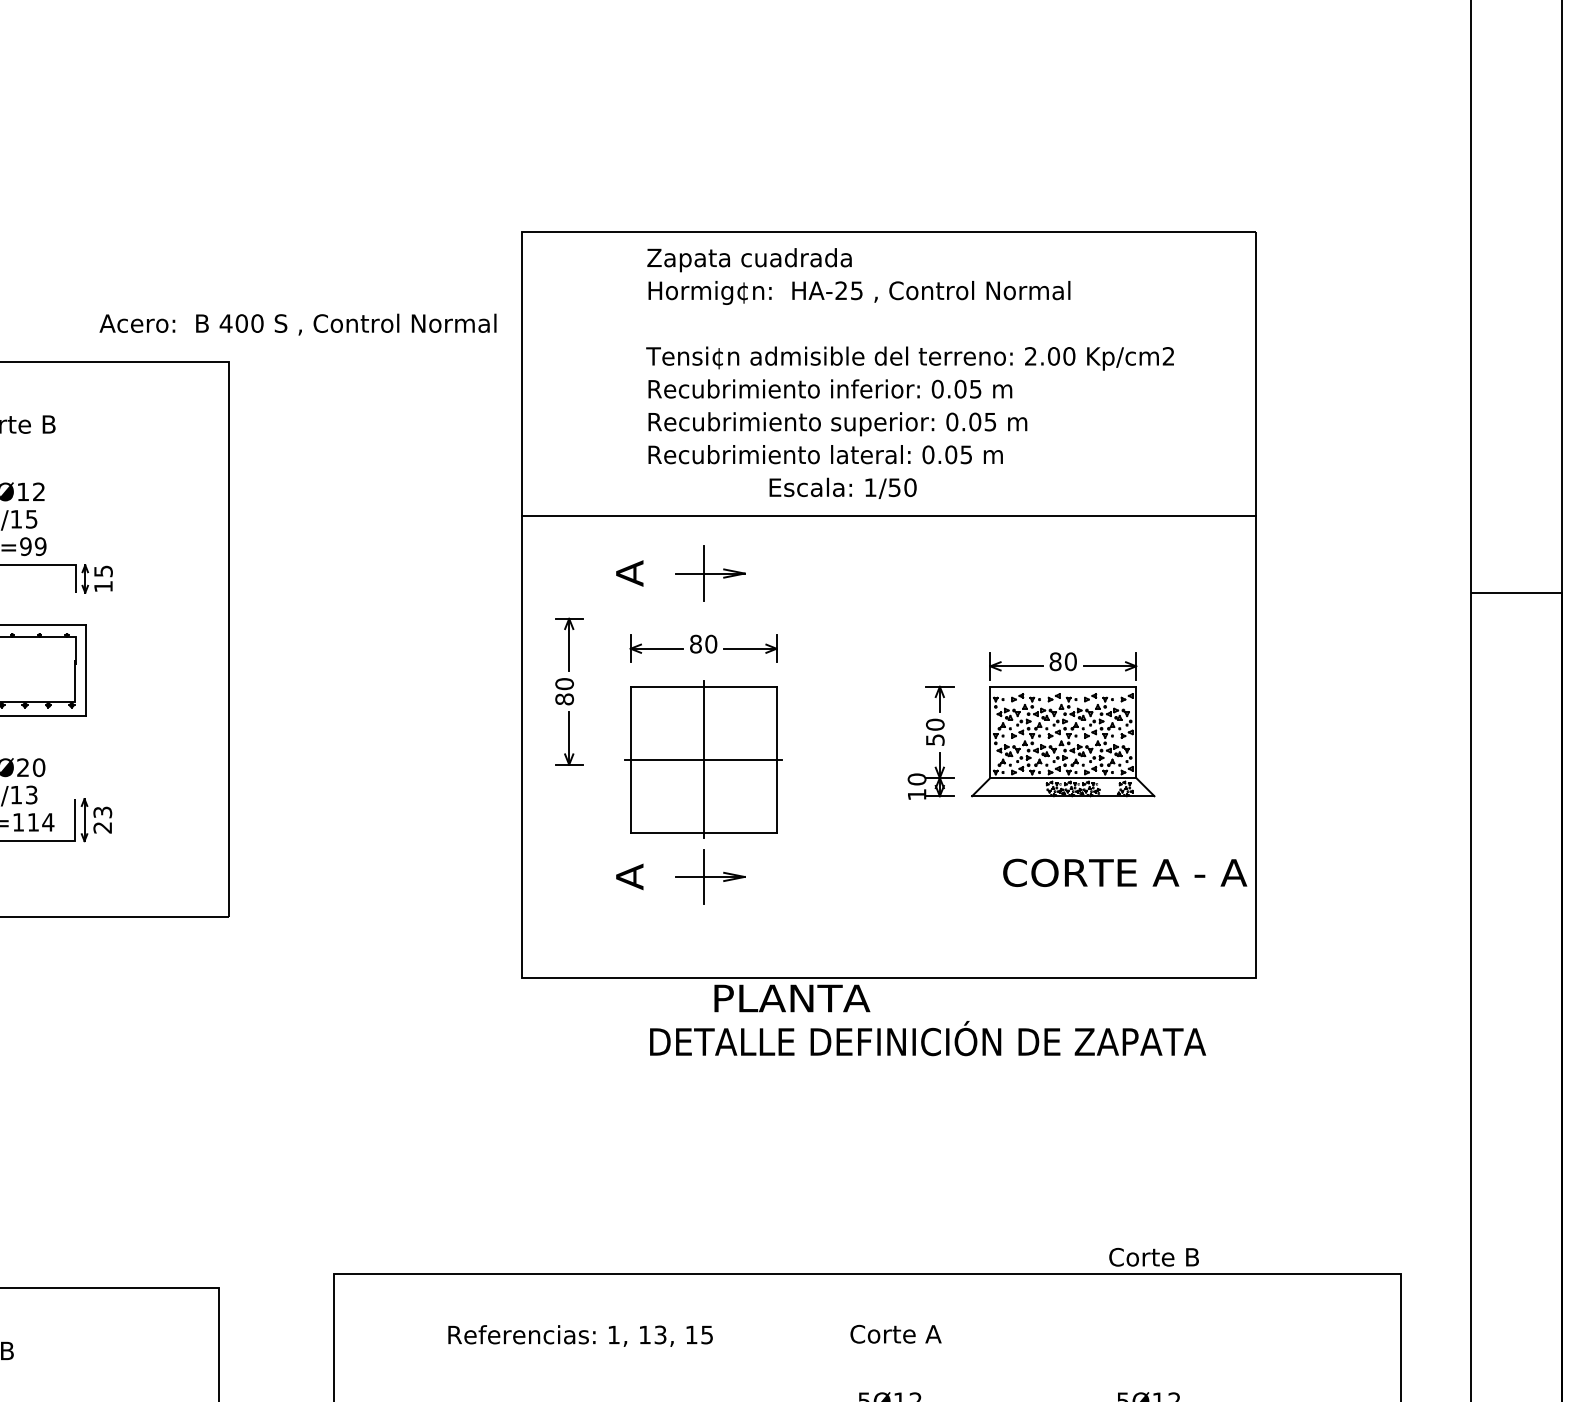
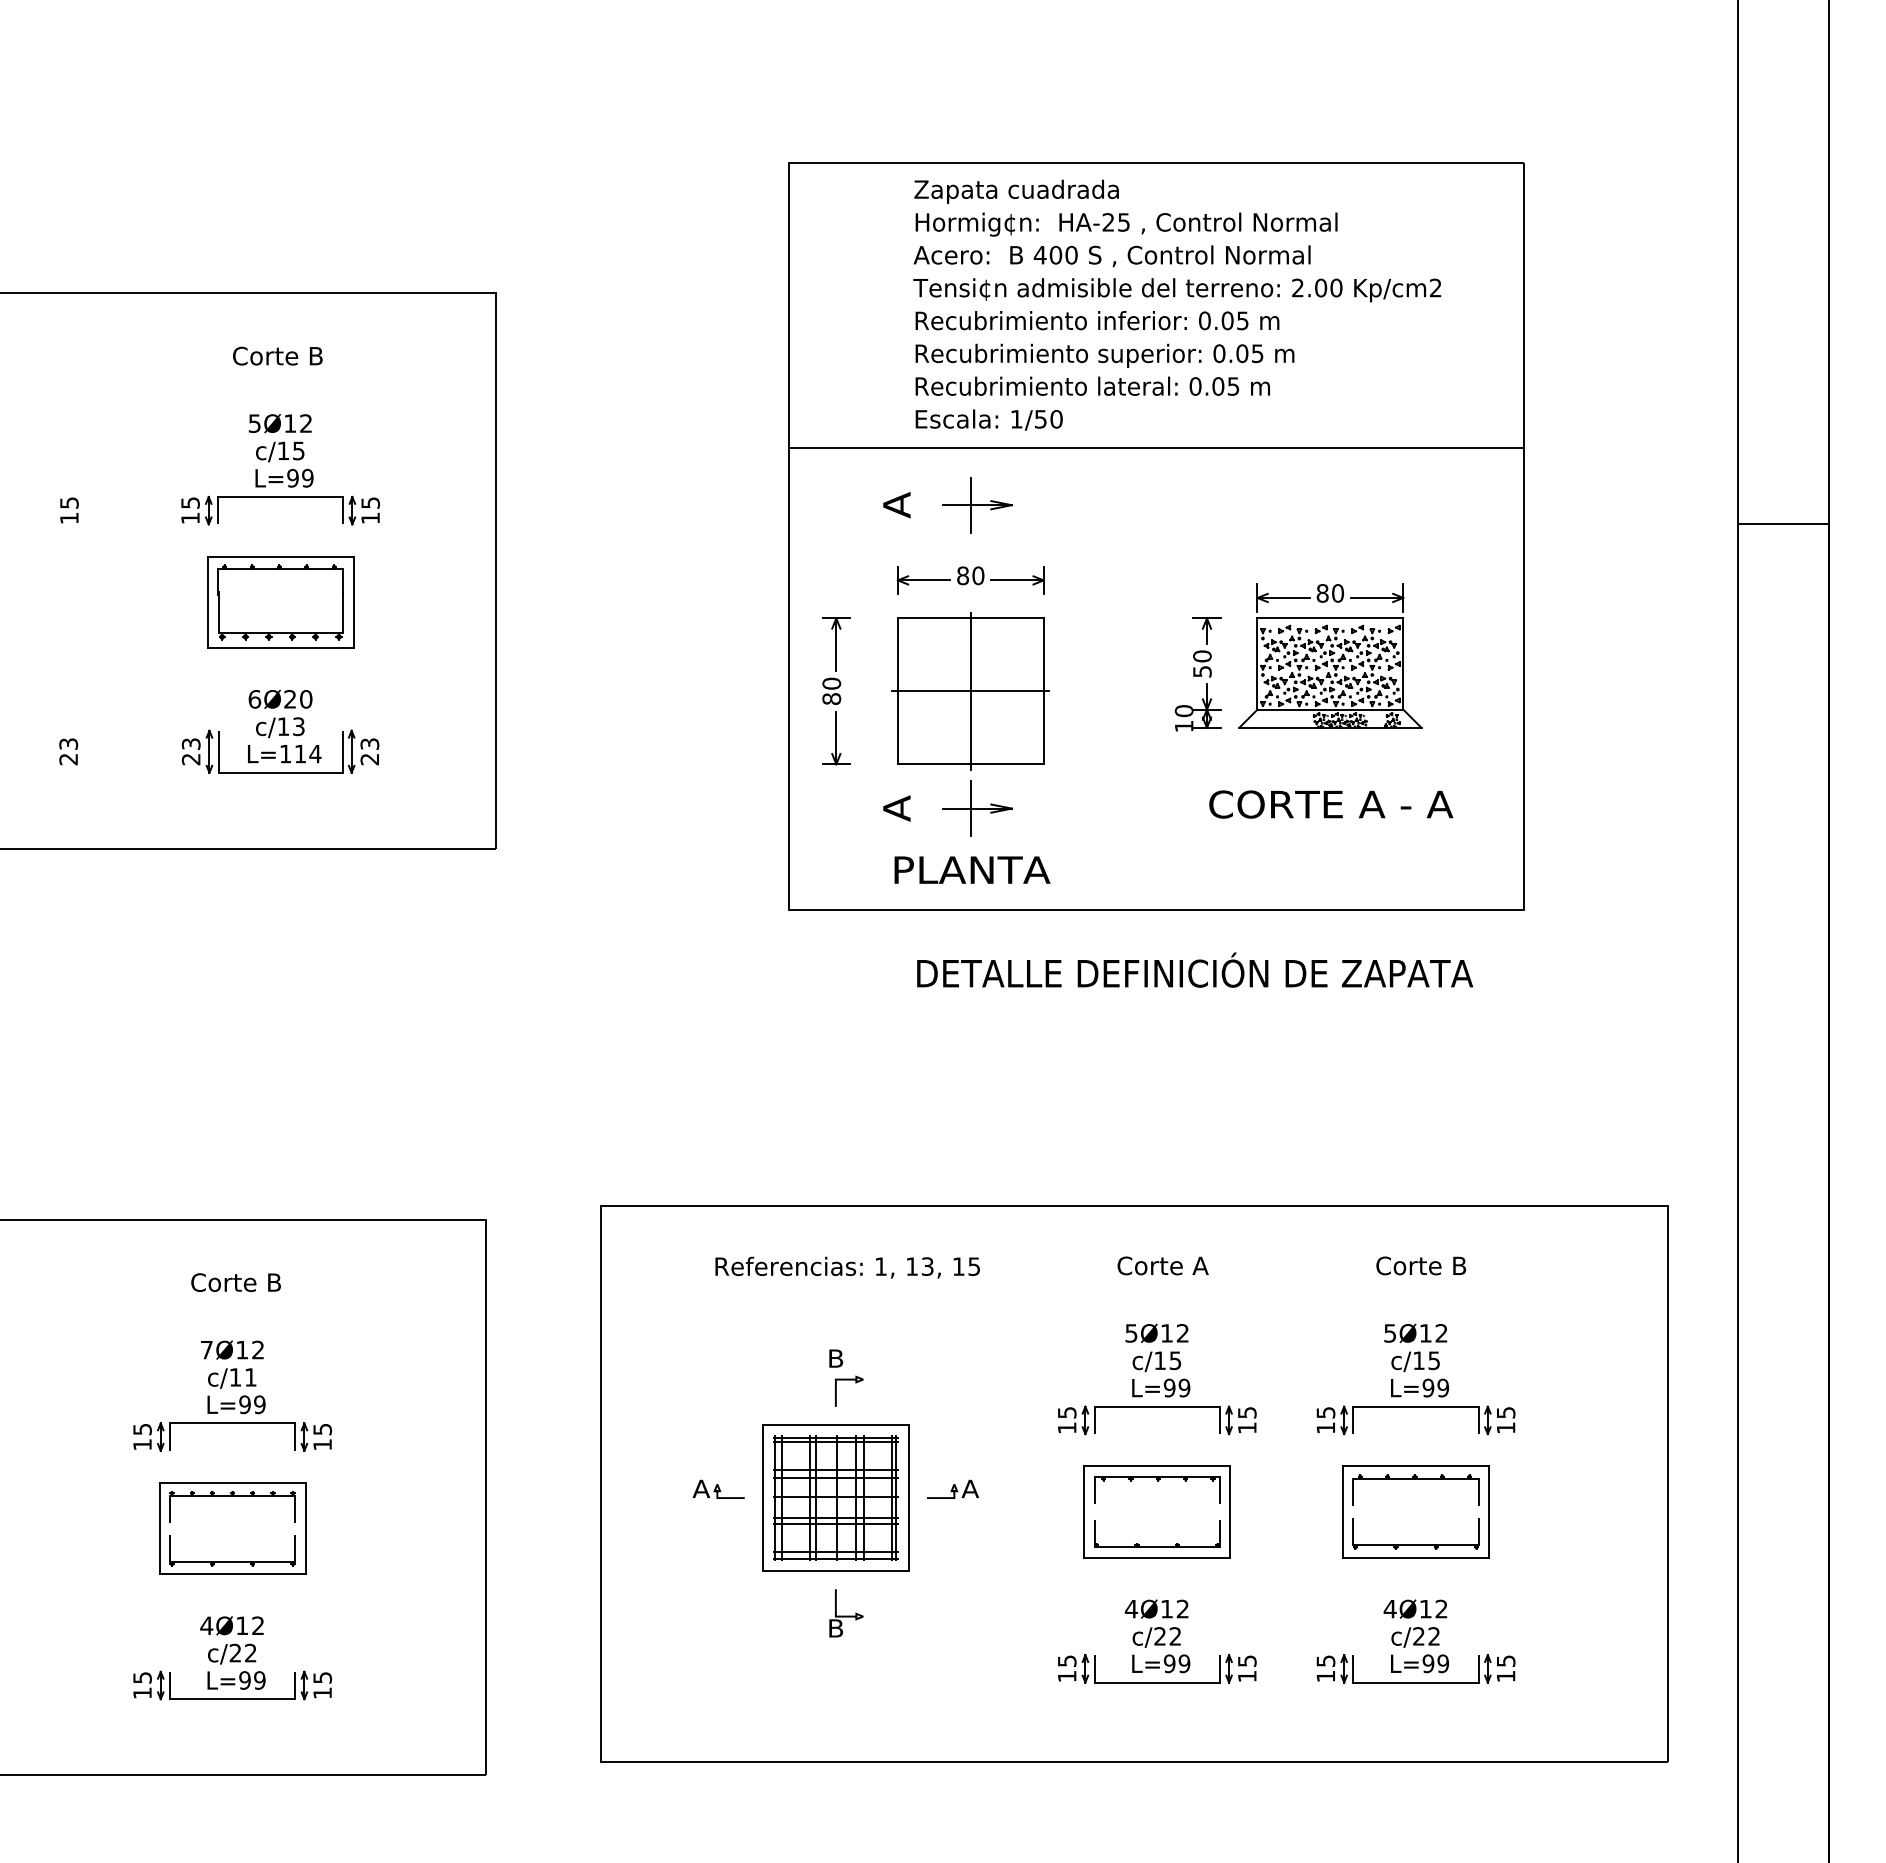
text: (297, 324) -> (1111, 256), moved
text: (842, 487) -> (988, 419), moved
part: (569, 691) -> (836, 691), moved
text: (1125, 872) -> (1331, 804), moved
text: (792, 997) -> (972, 869), moved
text: (1153, 1256) -> (1420, 1265), moved

